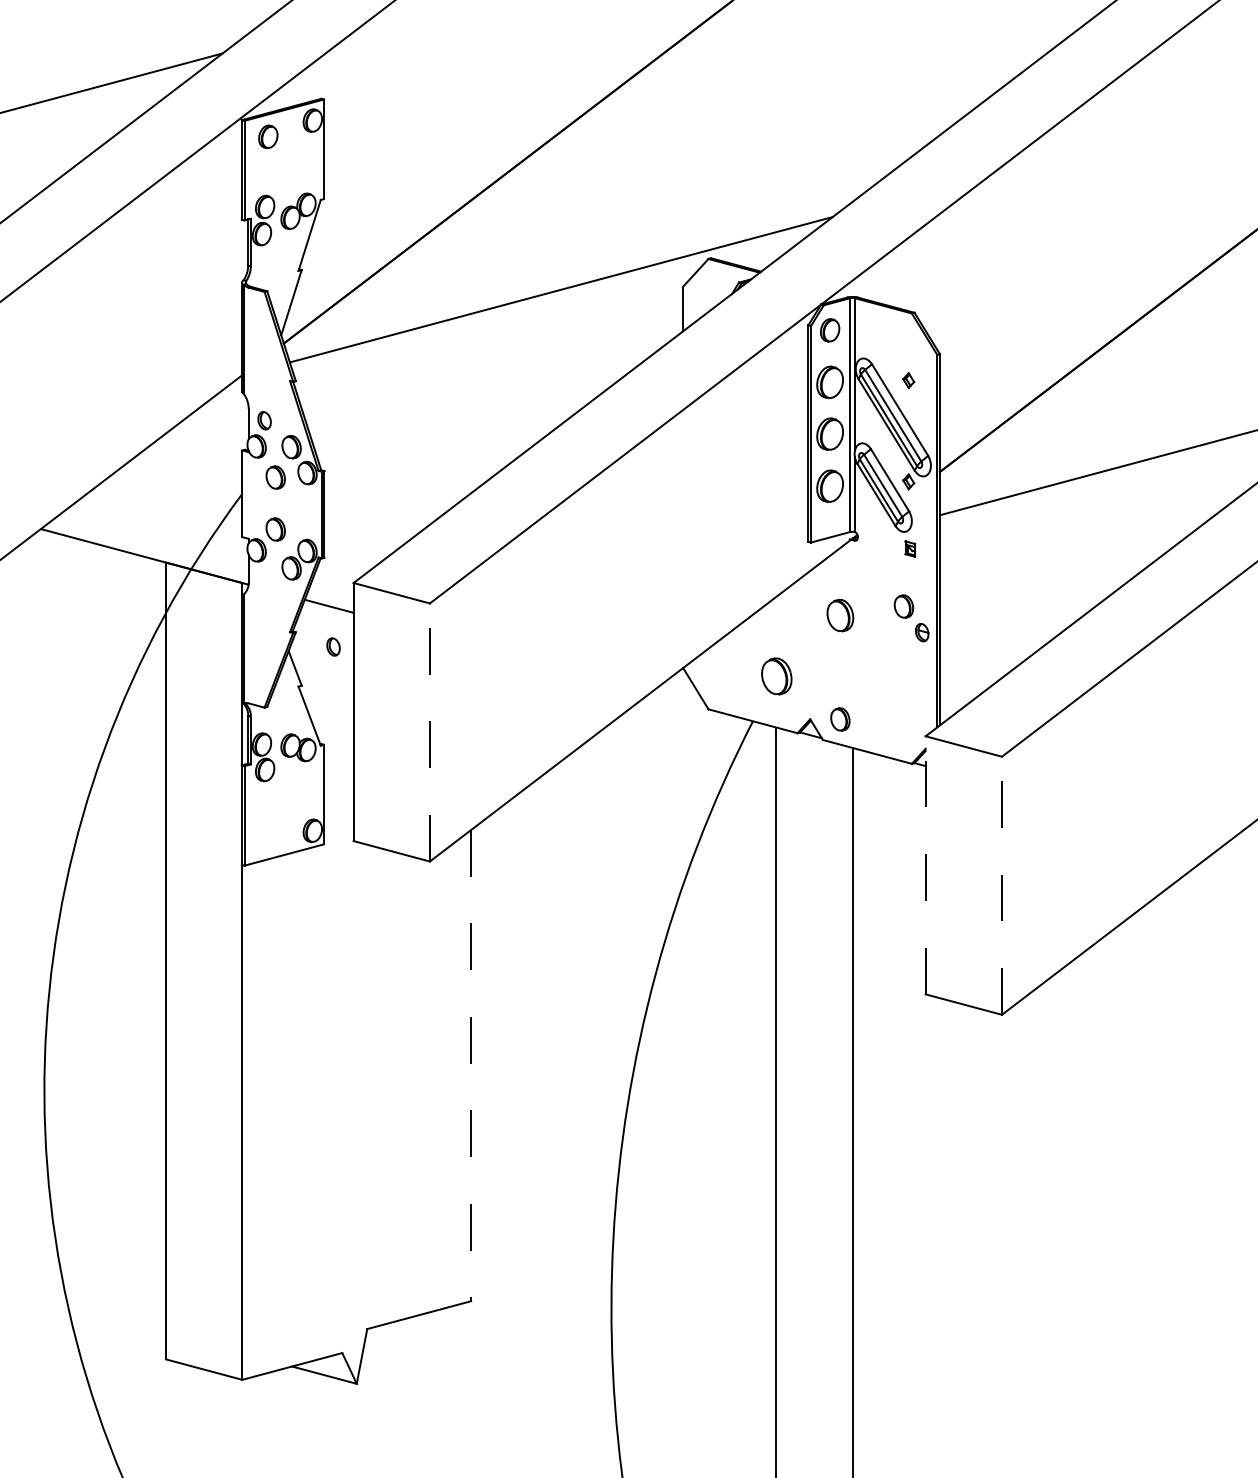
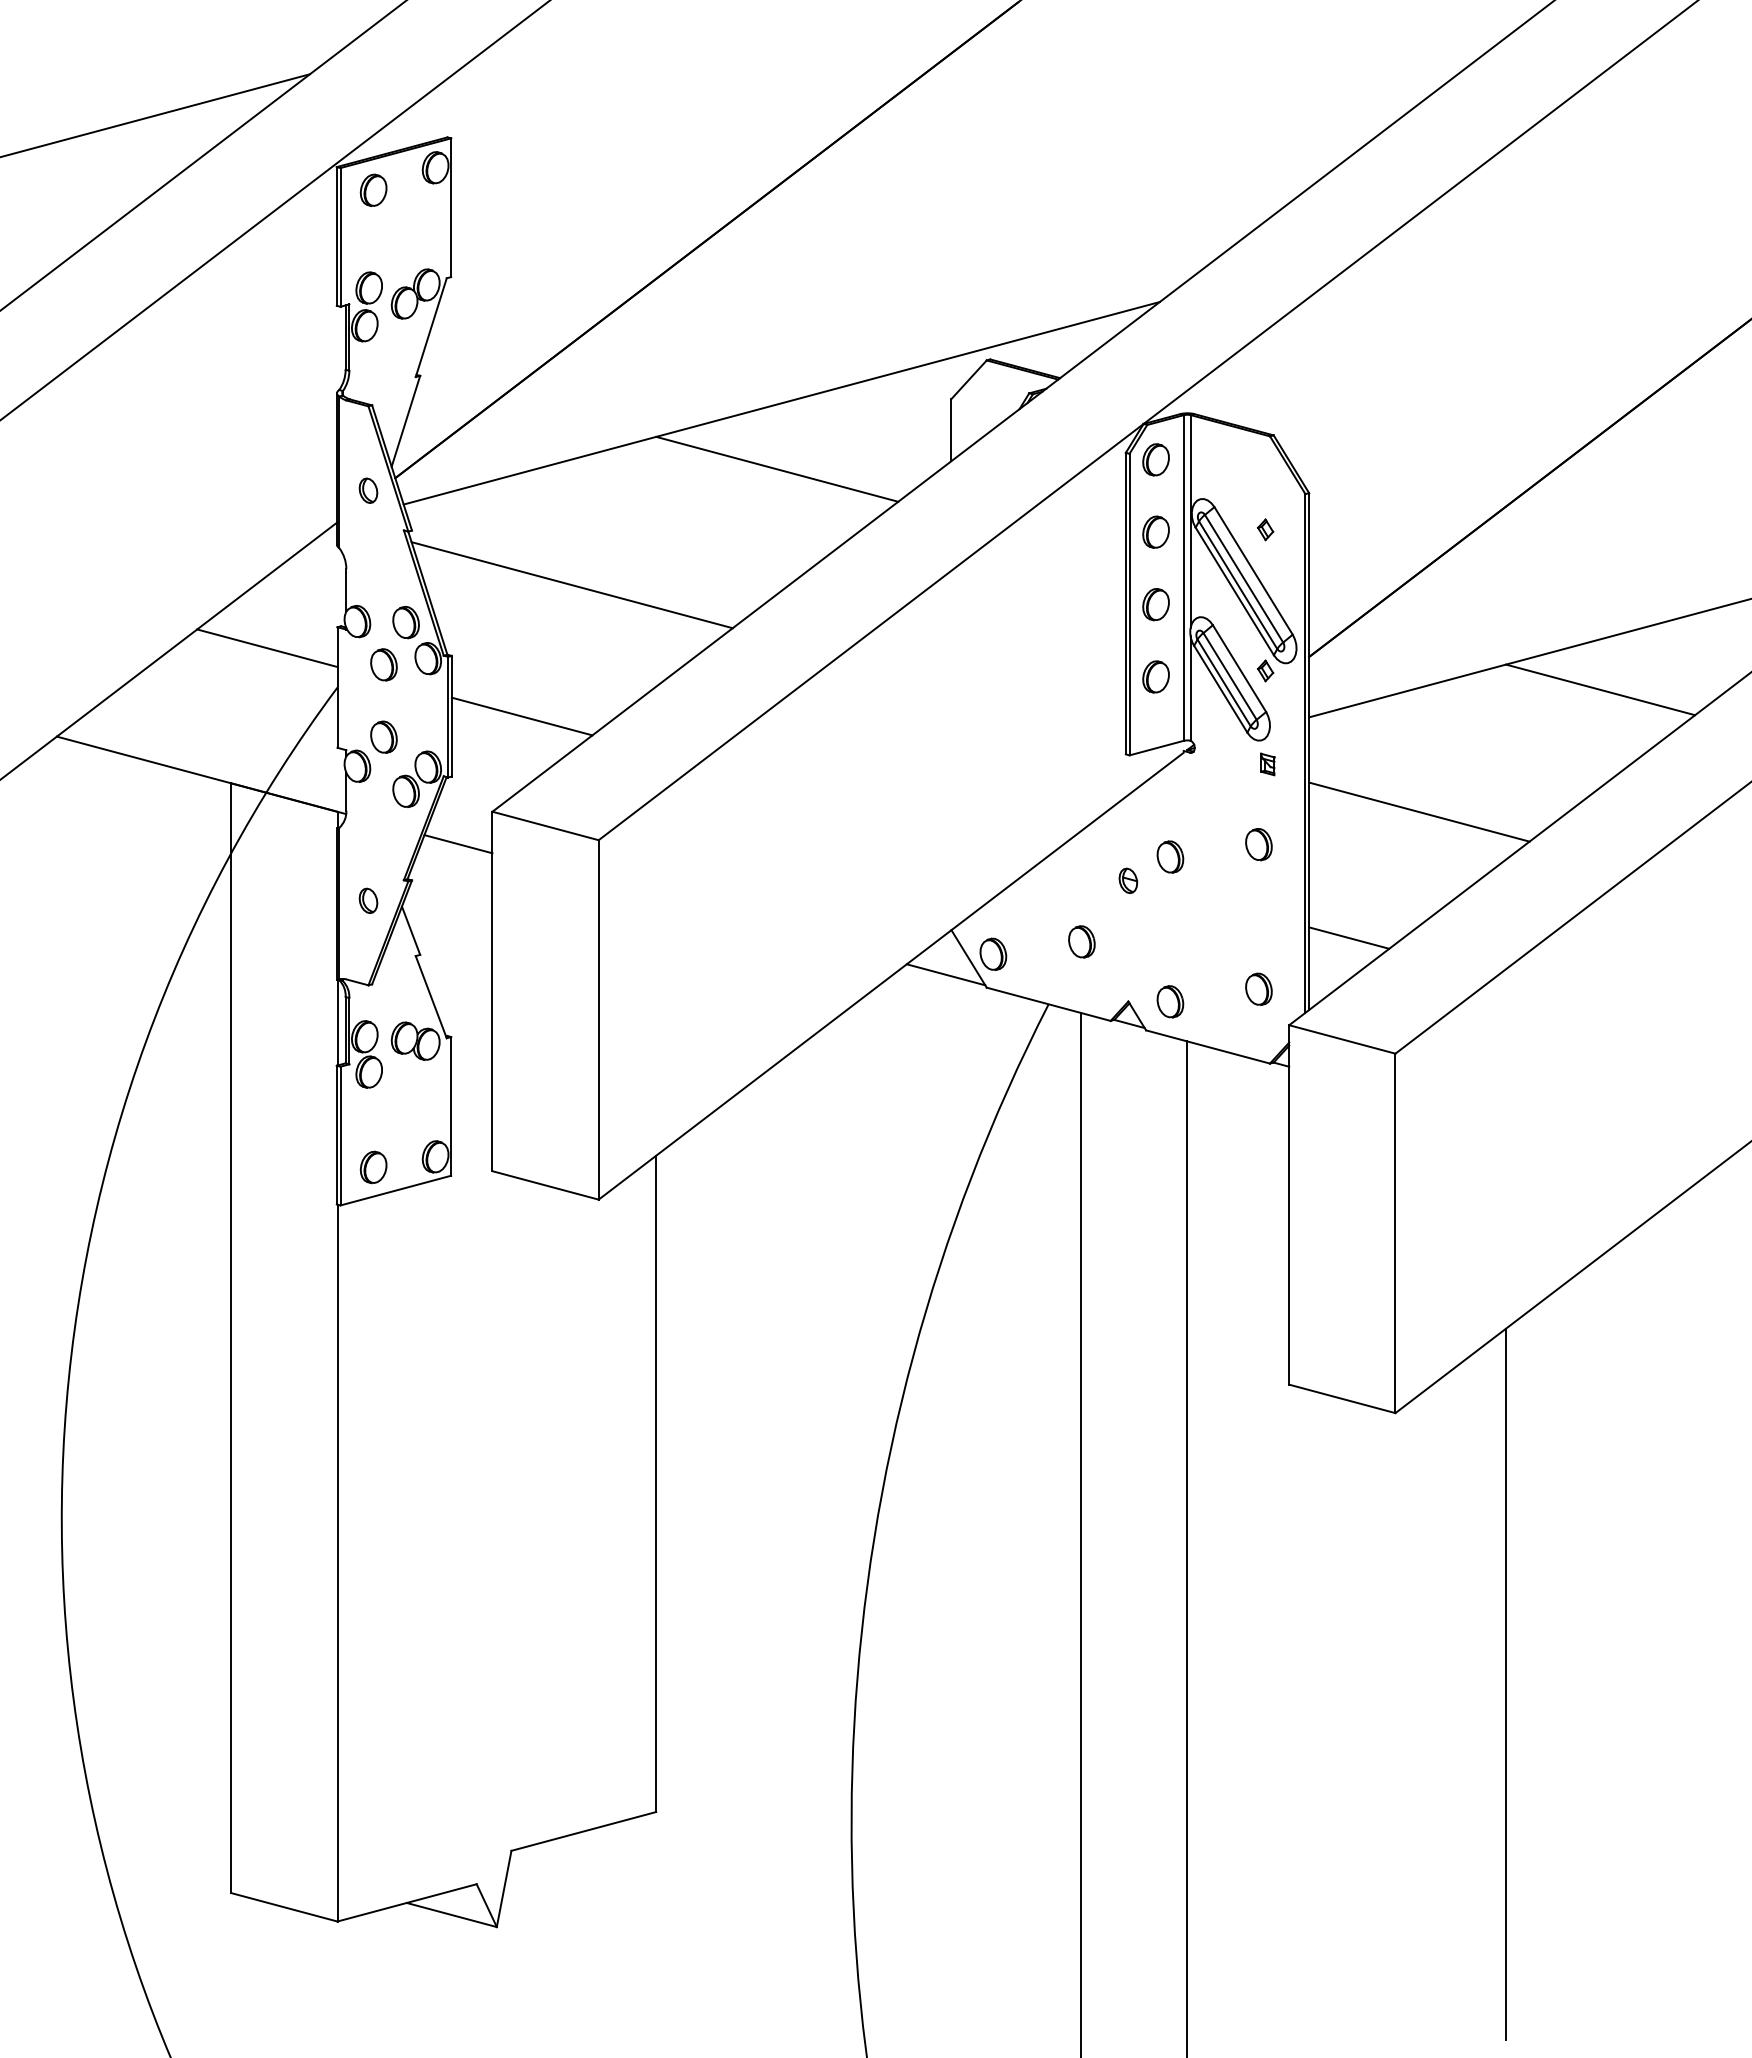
line: (558, 336) -> (777, 468), added
part: (829, 381) -> (1155, 531), size x0.71
part: (264, 420) -> (368, 490), moved
line: (410, 420) -> (571, 585), added
part: (829, 434) -> (1155, 604), size x0.71
line: (192, 465) -> (267, 648), added
part: (829, 485) -> (1155, 676), size x0.71
line: (1149, 495) -> (1600, 689), added
line: (374, 514) -> (521, 716), added
line: (1019, 582) -> (1419, 811), added
part: (840, 615) -> (1170, 856), size x0.71
part: (922, 632) -> (1128, 880), moved
part: (333, 646) -> (368, 900), moved
line: (968, 673) -> (1349, 937), added
part: (776, 676) -> (1081, 941), size x0.62
part: (713, 684) -> (993, 953), added
line: (678, 699) -> (945, 974), added
part: (903, 709) -> (1258, 988), added
line: (429, 732) -> (598, 1019), dashed -> solid
part: (268, 838) -> (373, 1167), added
line: (925, 865) -> (1289, 1204), dashed -> solid
line: (1002, 885) -> (1395, 1233), dashed -> solid
line: (471, 1066) -> (656, 1484), dashed -> solid
line: (1081, 1208) -> (1506, 1683), added

